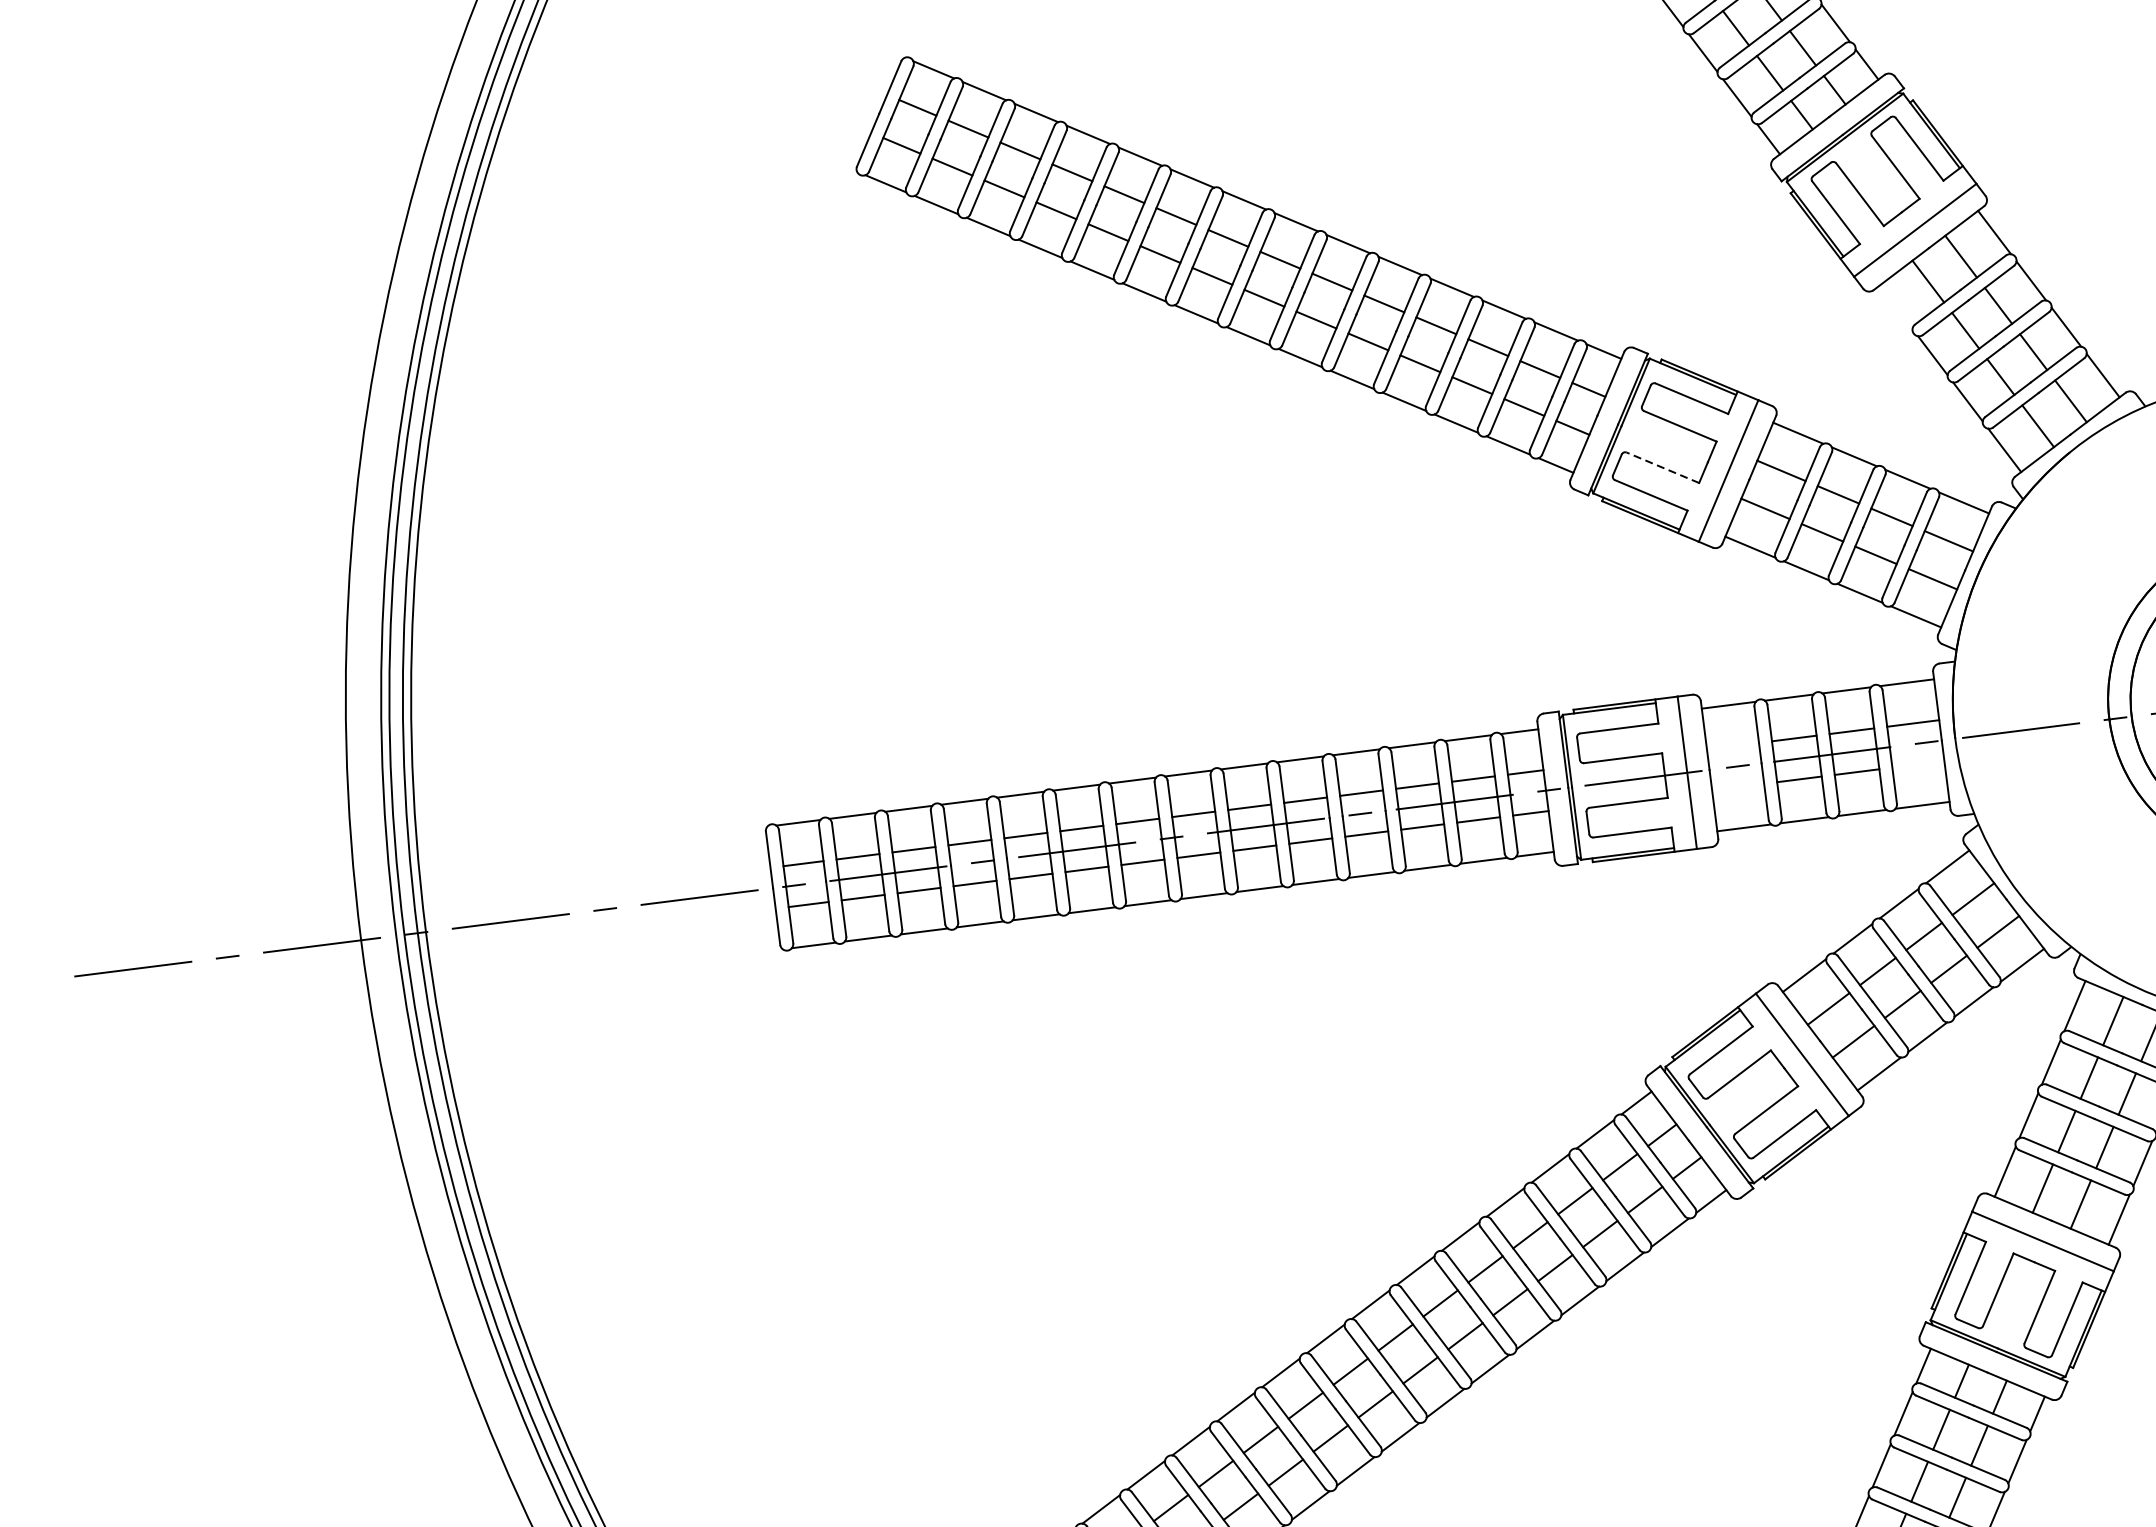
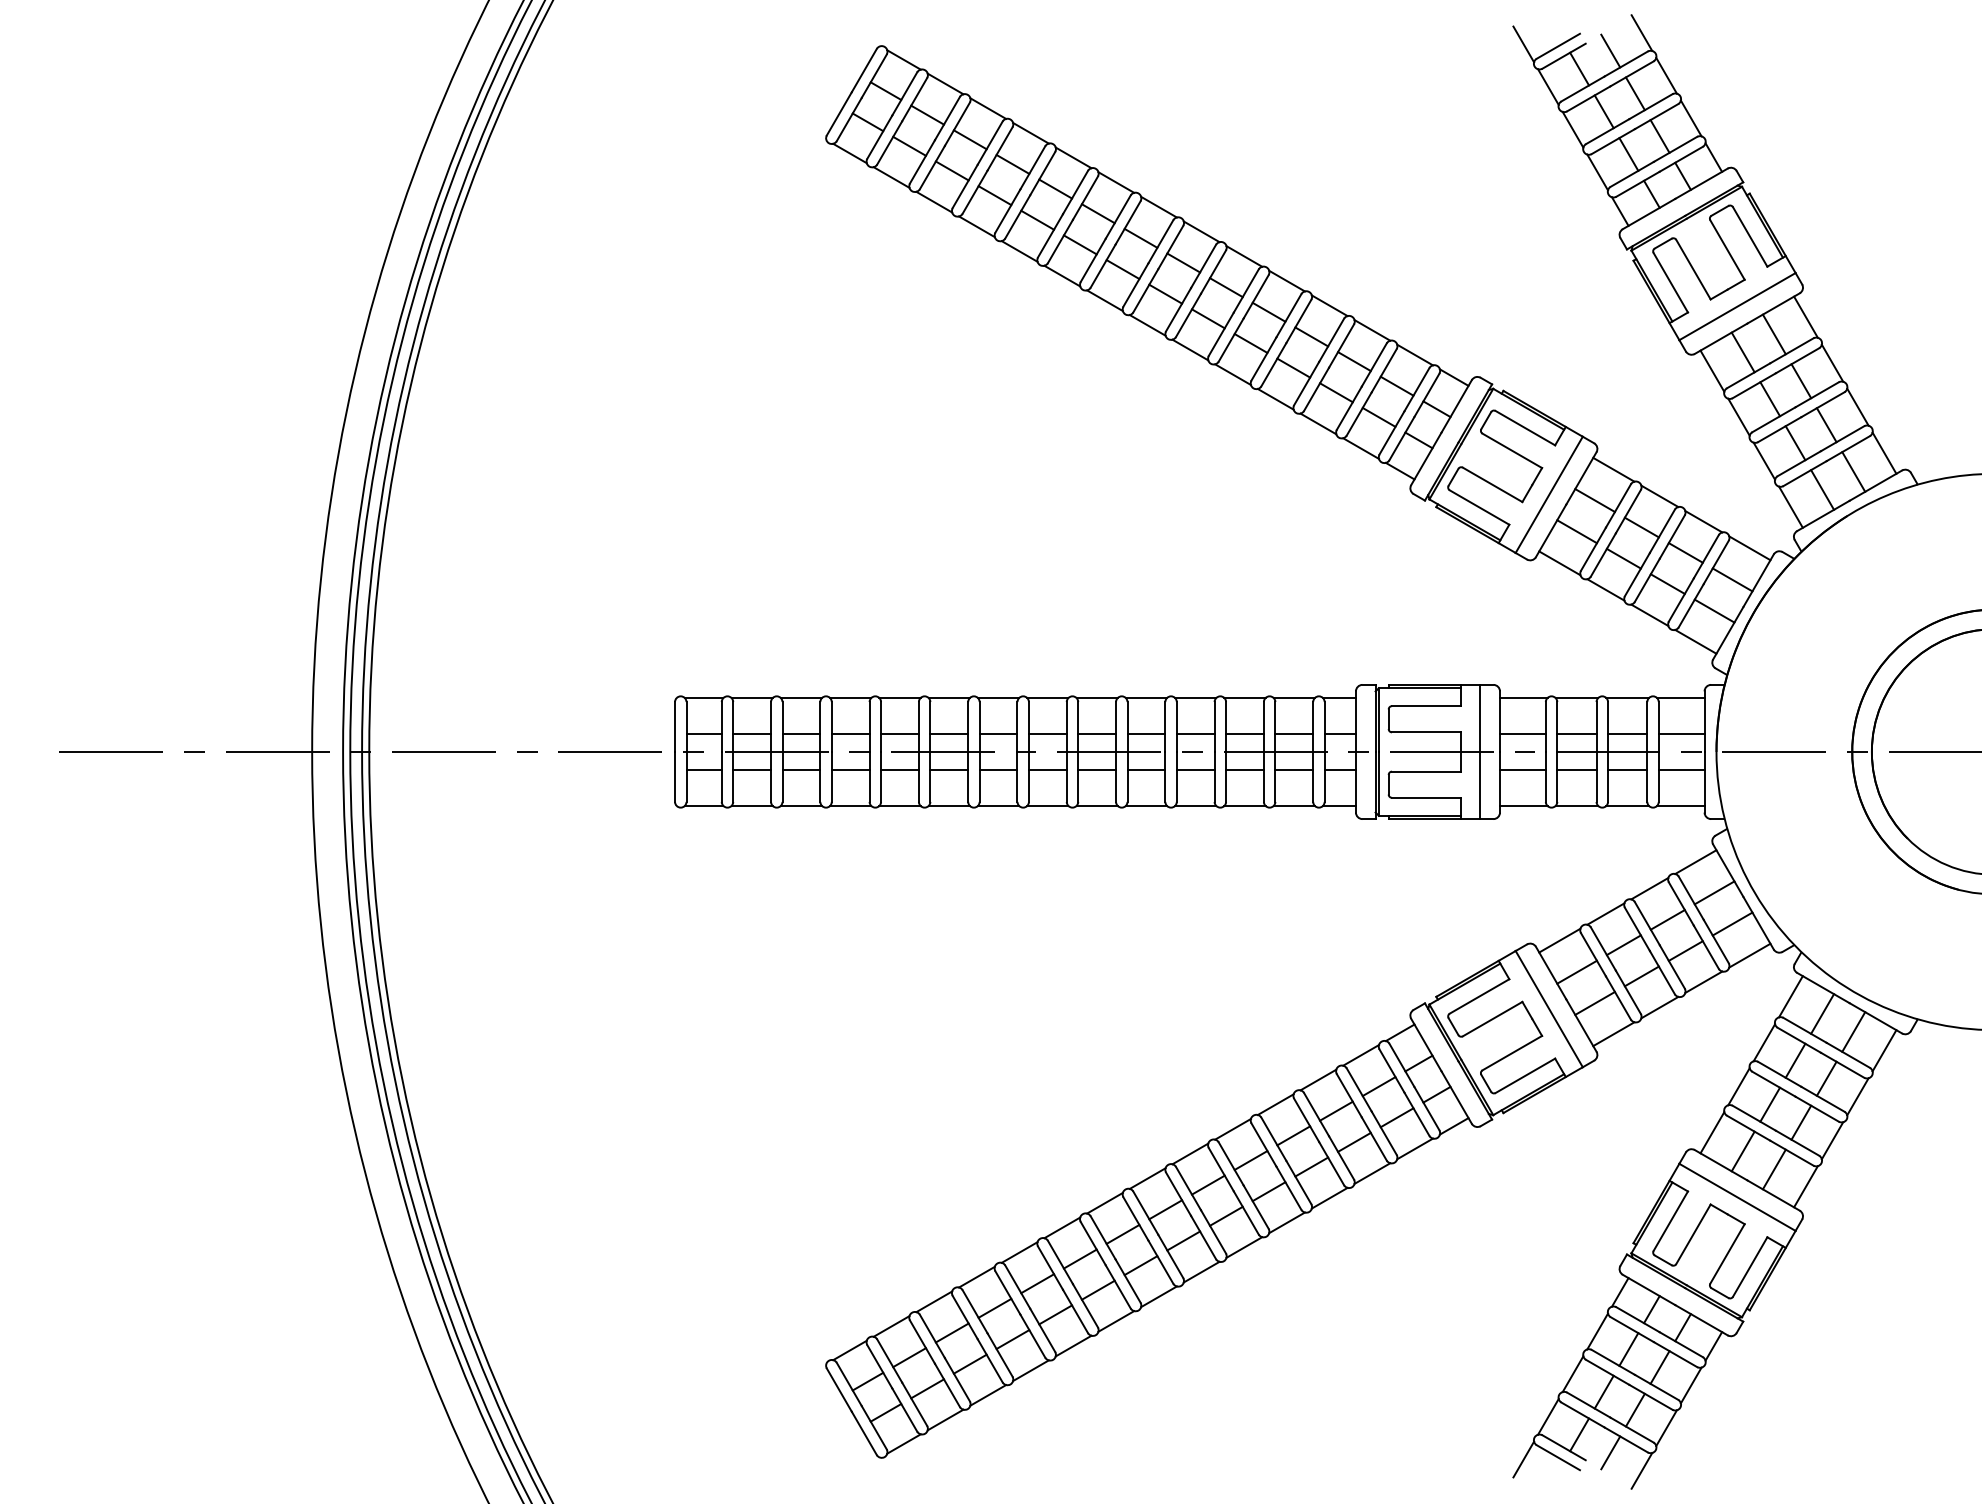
line: (1896, 306) -> (1712, 370), added
line: (1662, 467) -> (1492, 484), dashed -> solid
line: (1732, 745) -> (1522, 733), added
line: (1918, 764) -> (1681, 770), added
line: (1737, 787) -> (1522, 770), added

